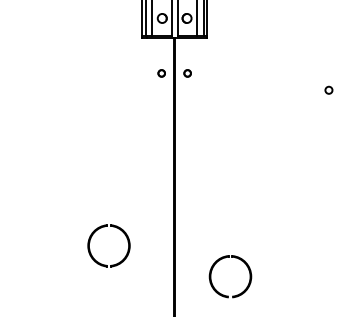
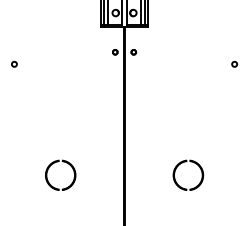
circle: (20, 89) -> (14, 63), added
part: (105, 227) -> (58, 162), moved
part: (227, 258) -> (186, 162), moved

